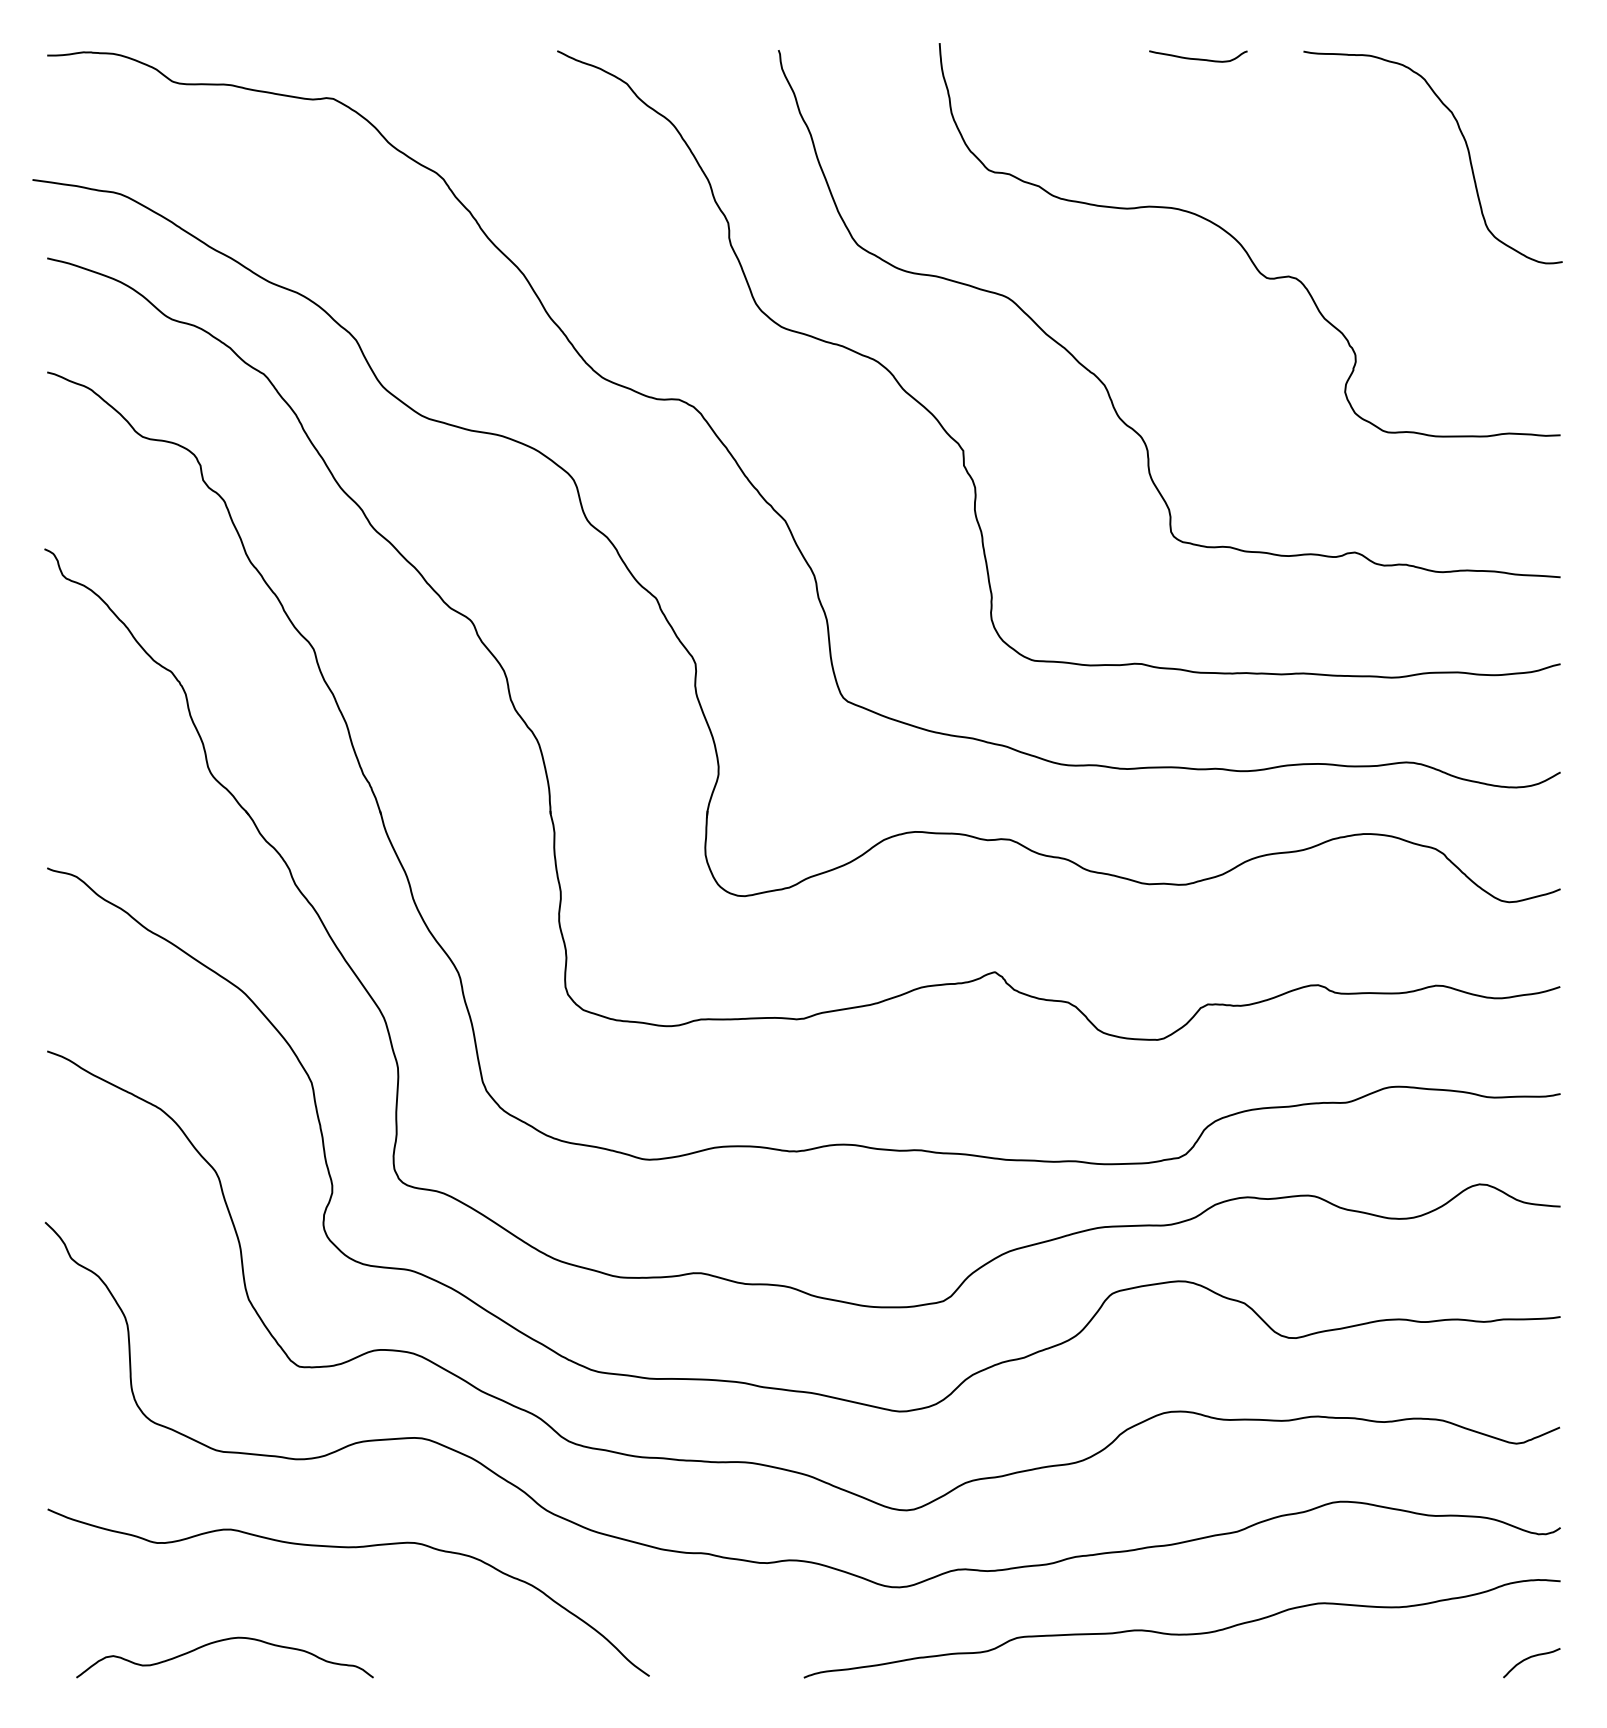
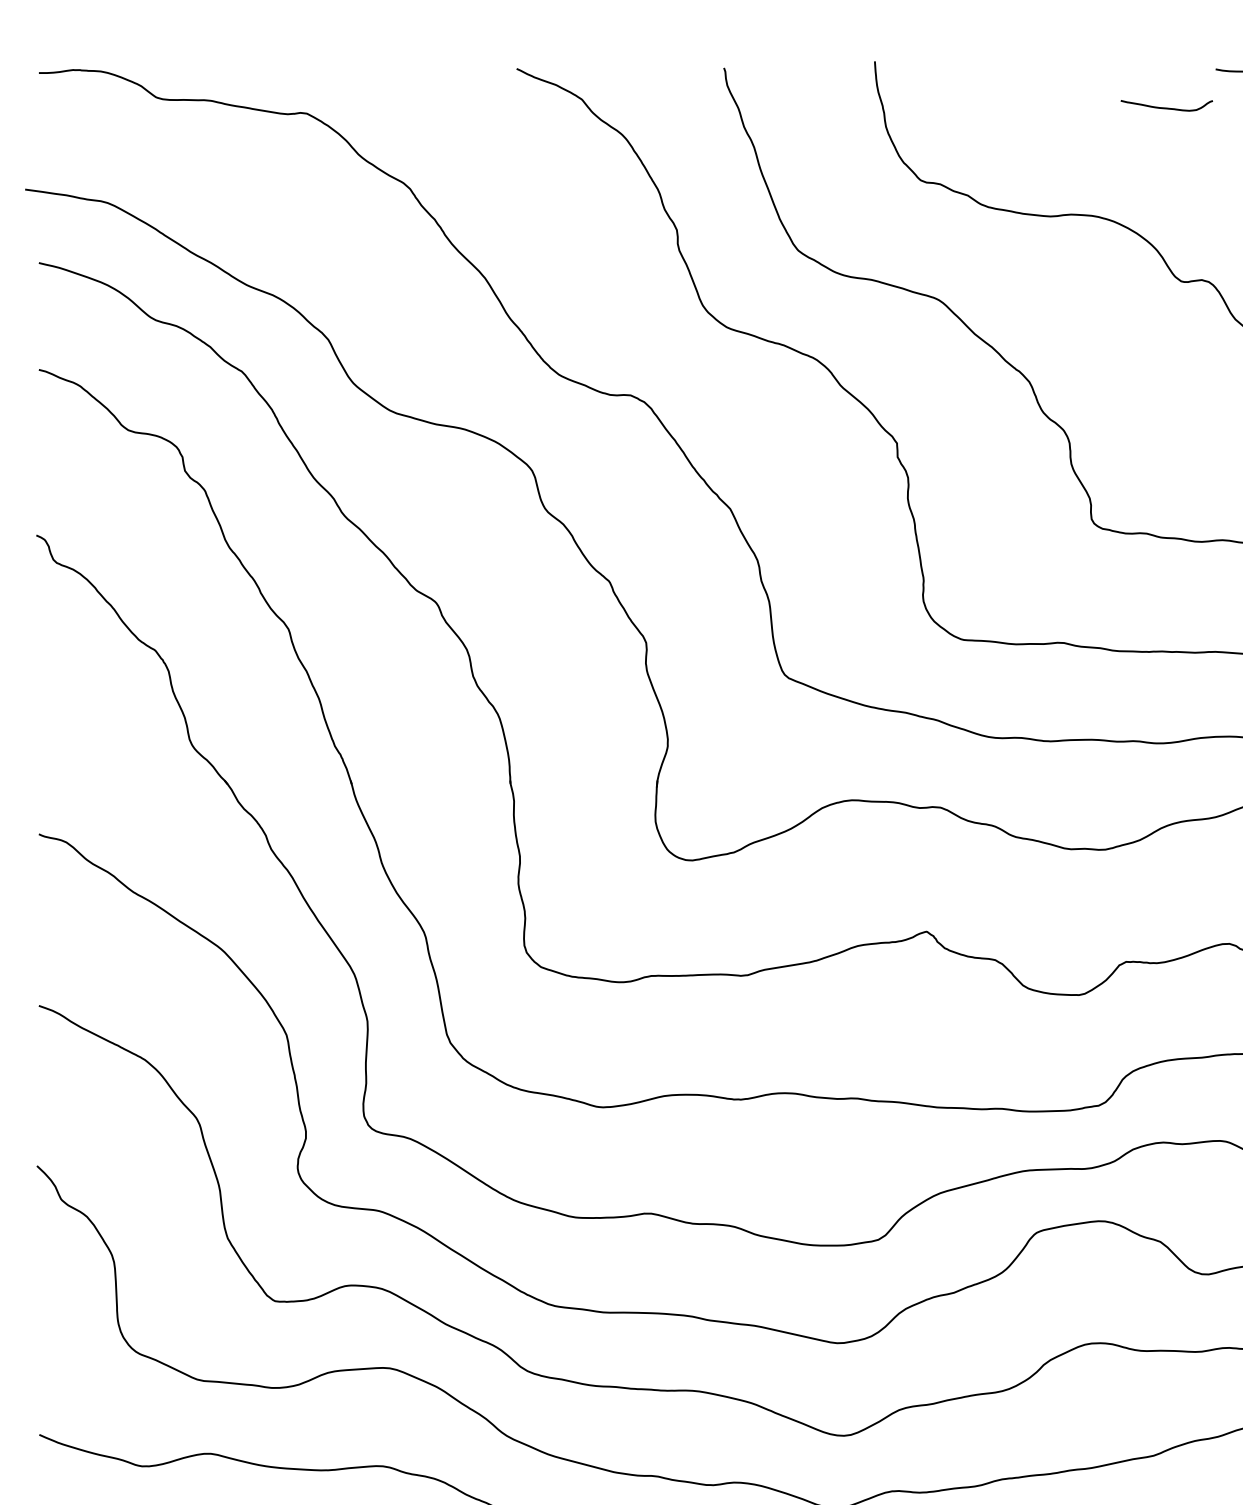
curve: (1198, 58) -> (1166, 107), moved

